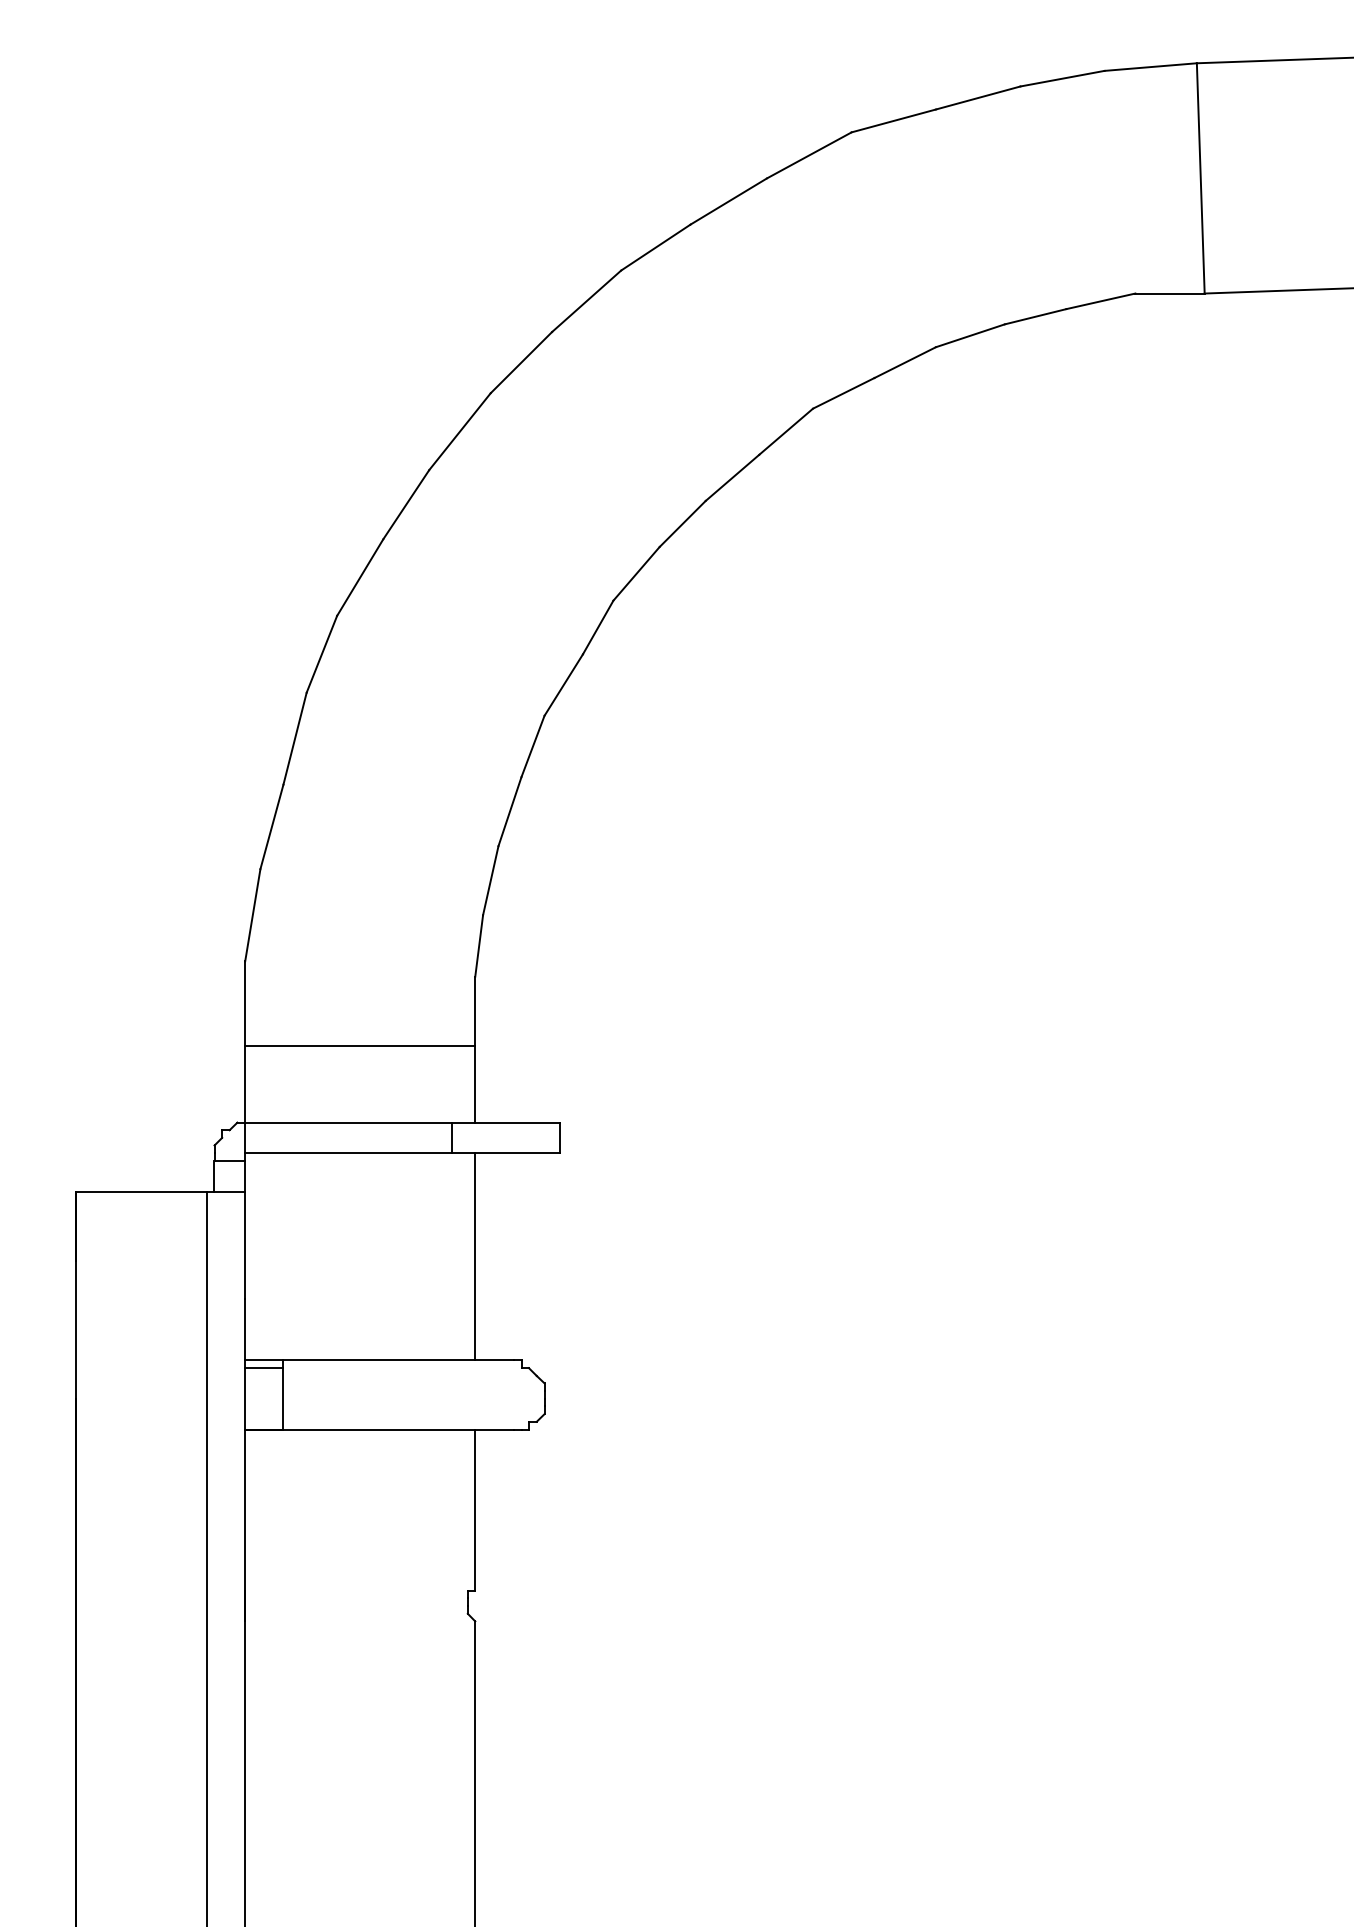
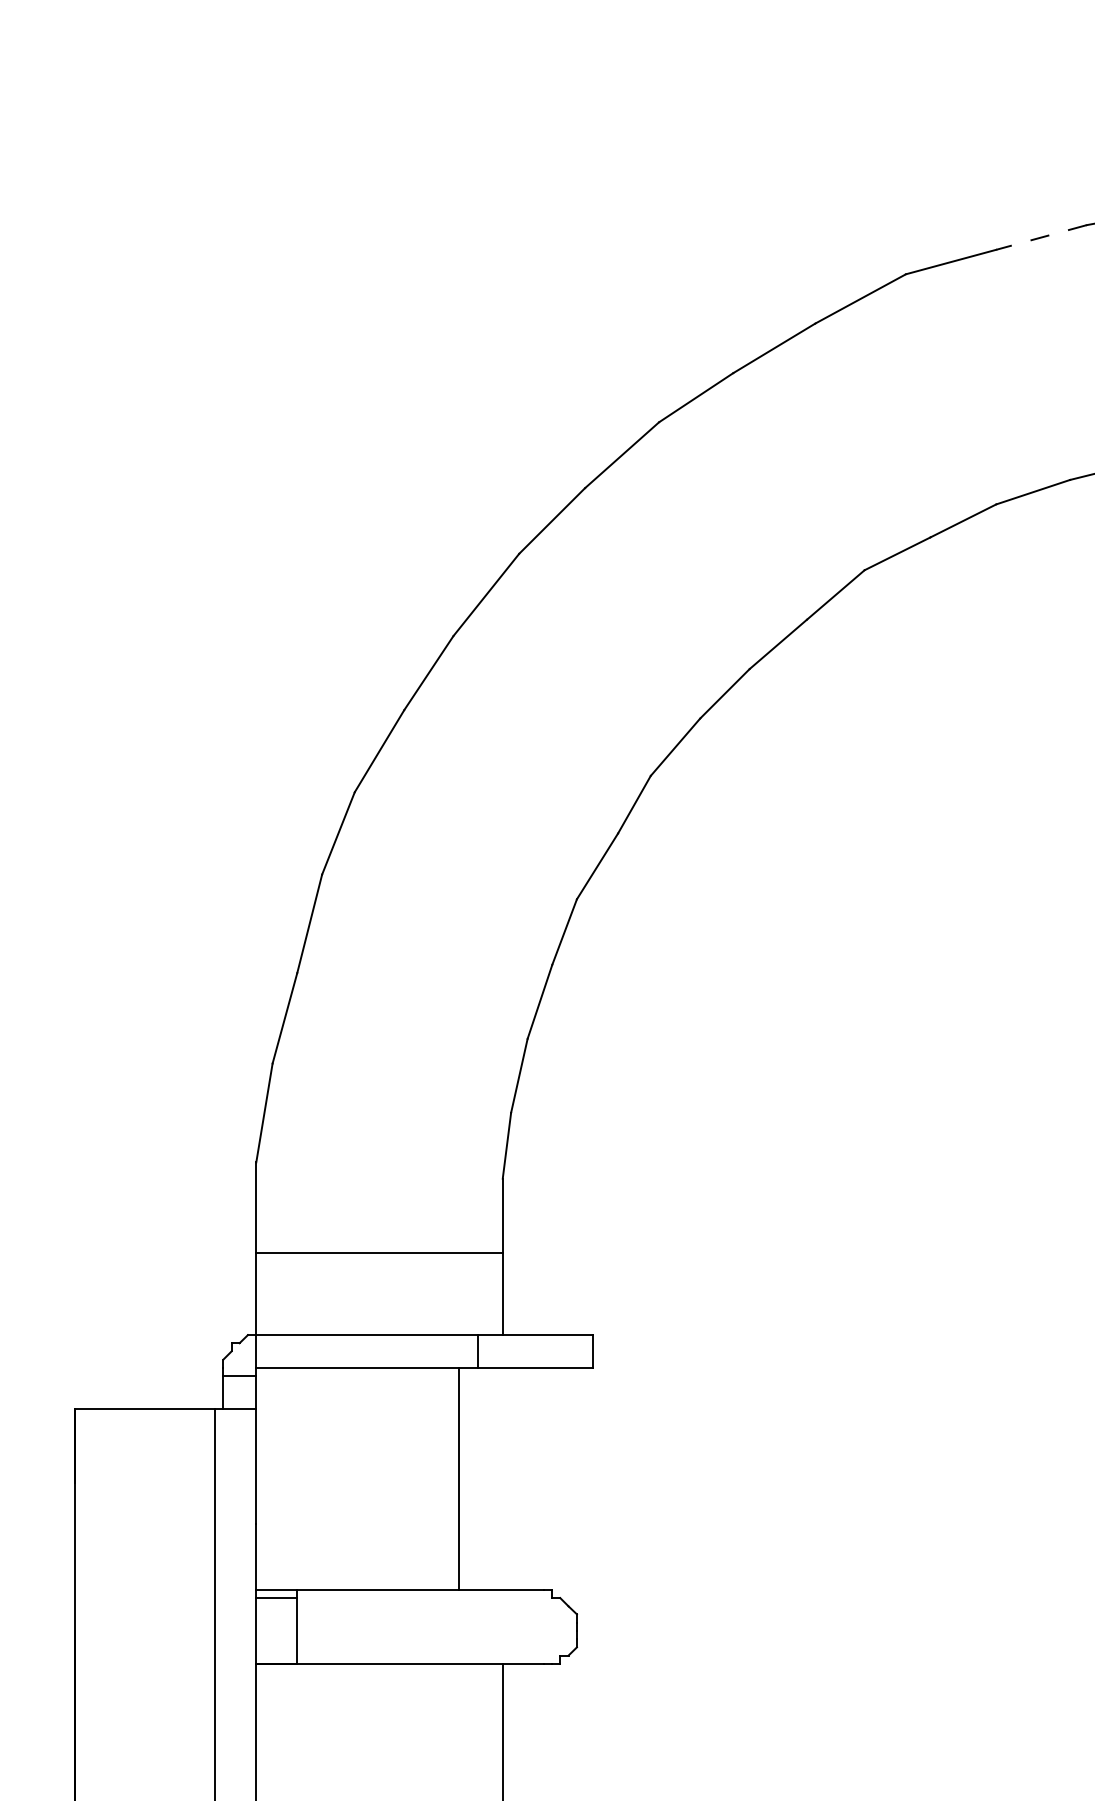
line: (978, 98) -> (1041, 238), solid -> dashed
line: (475, 1256) -> (459, 1478), moved

